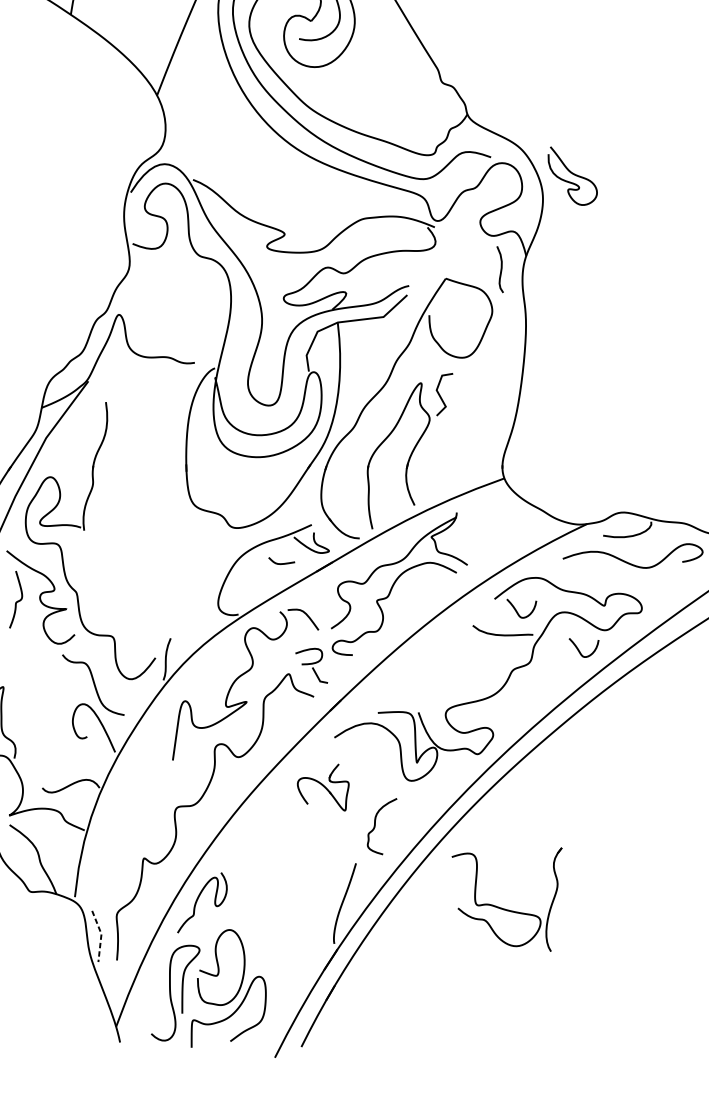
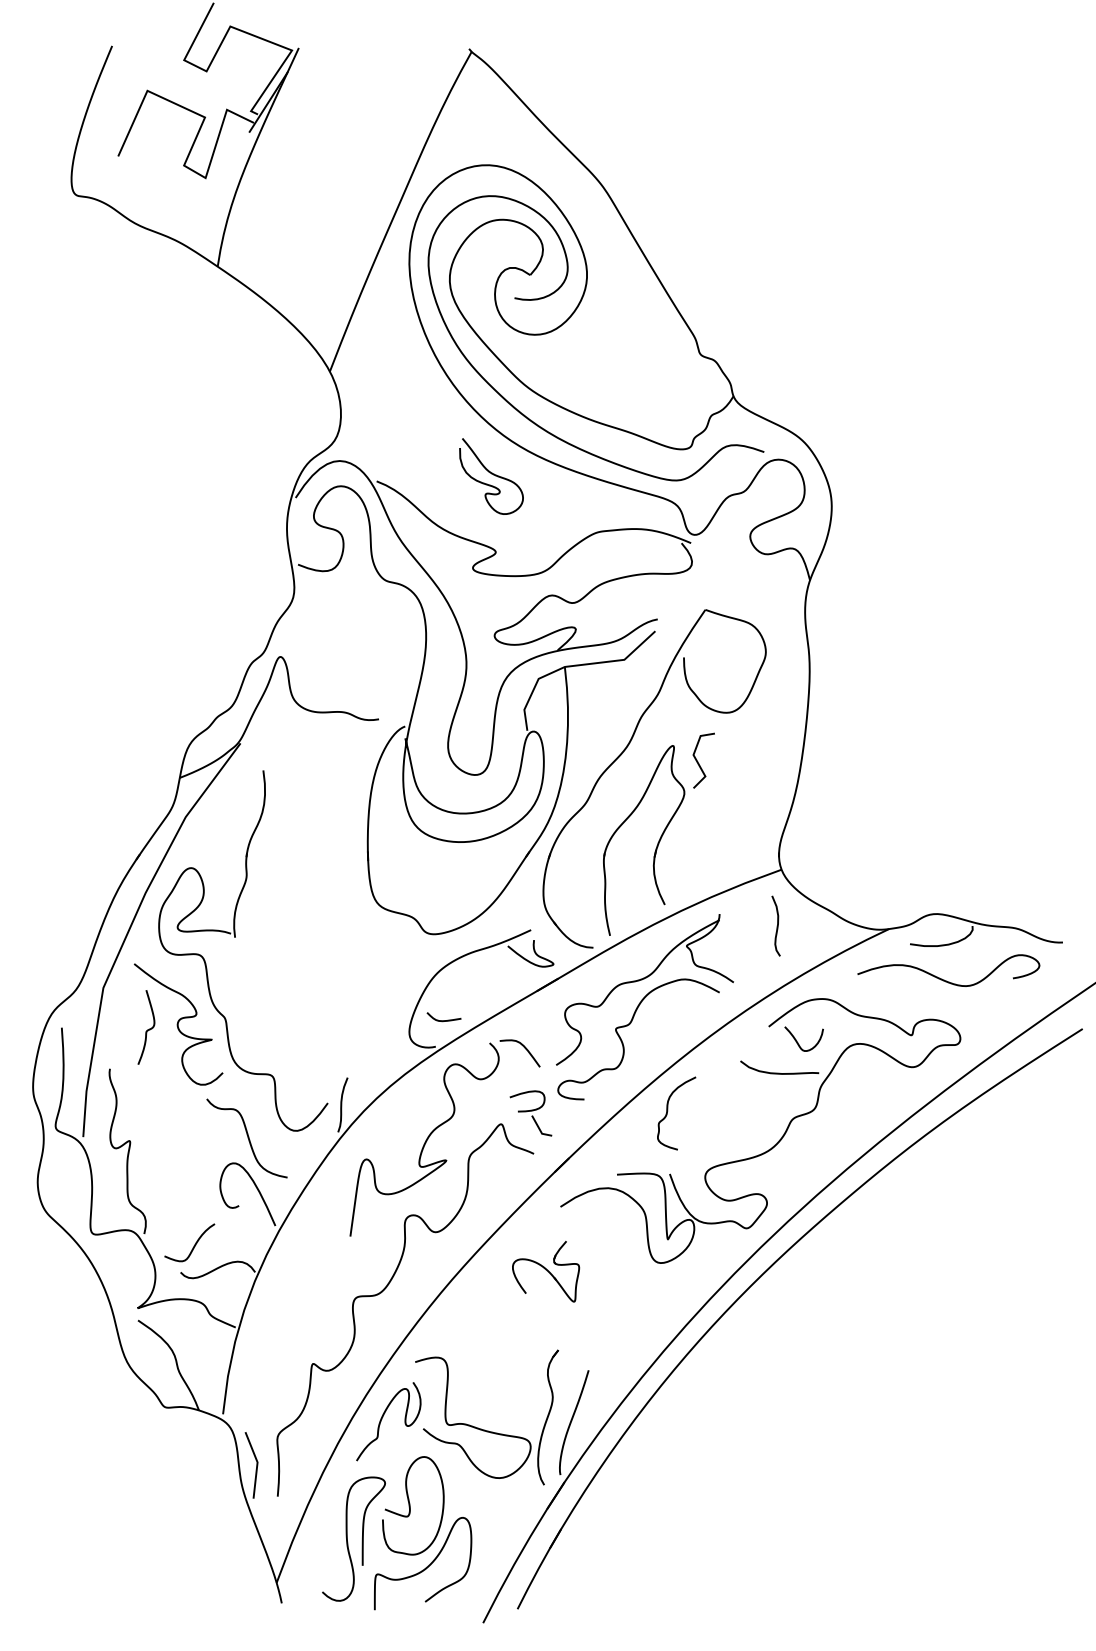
curve: (572, 174) -> (491, 474), moved
curve: (500, 269) -> (776, 926), moved
curve: (281, 563) -> (443, 1020), moved
curve: (579, 650) -> (879, 1093), removed
curve: (52, 766) -> (194, 1244), added
curve: (375, 825) -> (668, 1111), moved
part: (502, 908) -> (481, 1428), moved
line: (101, 935) -> (257, 1464), dashed -> solid

